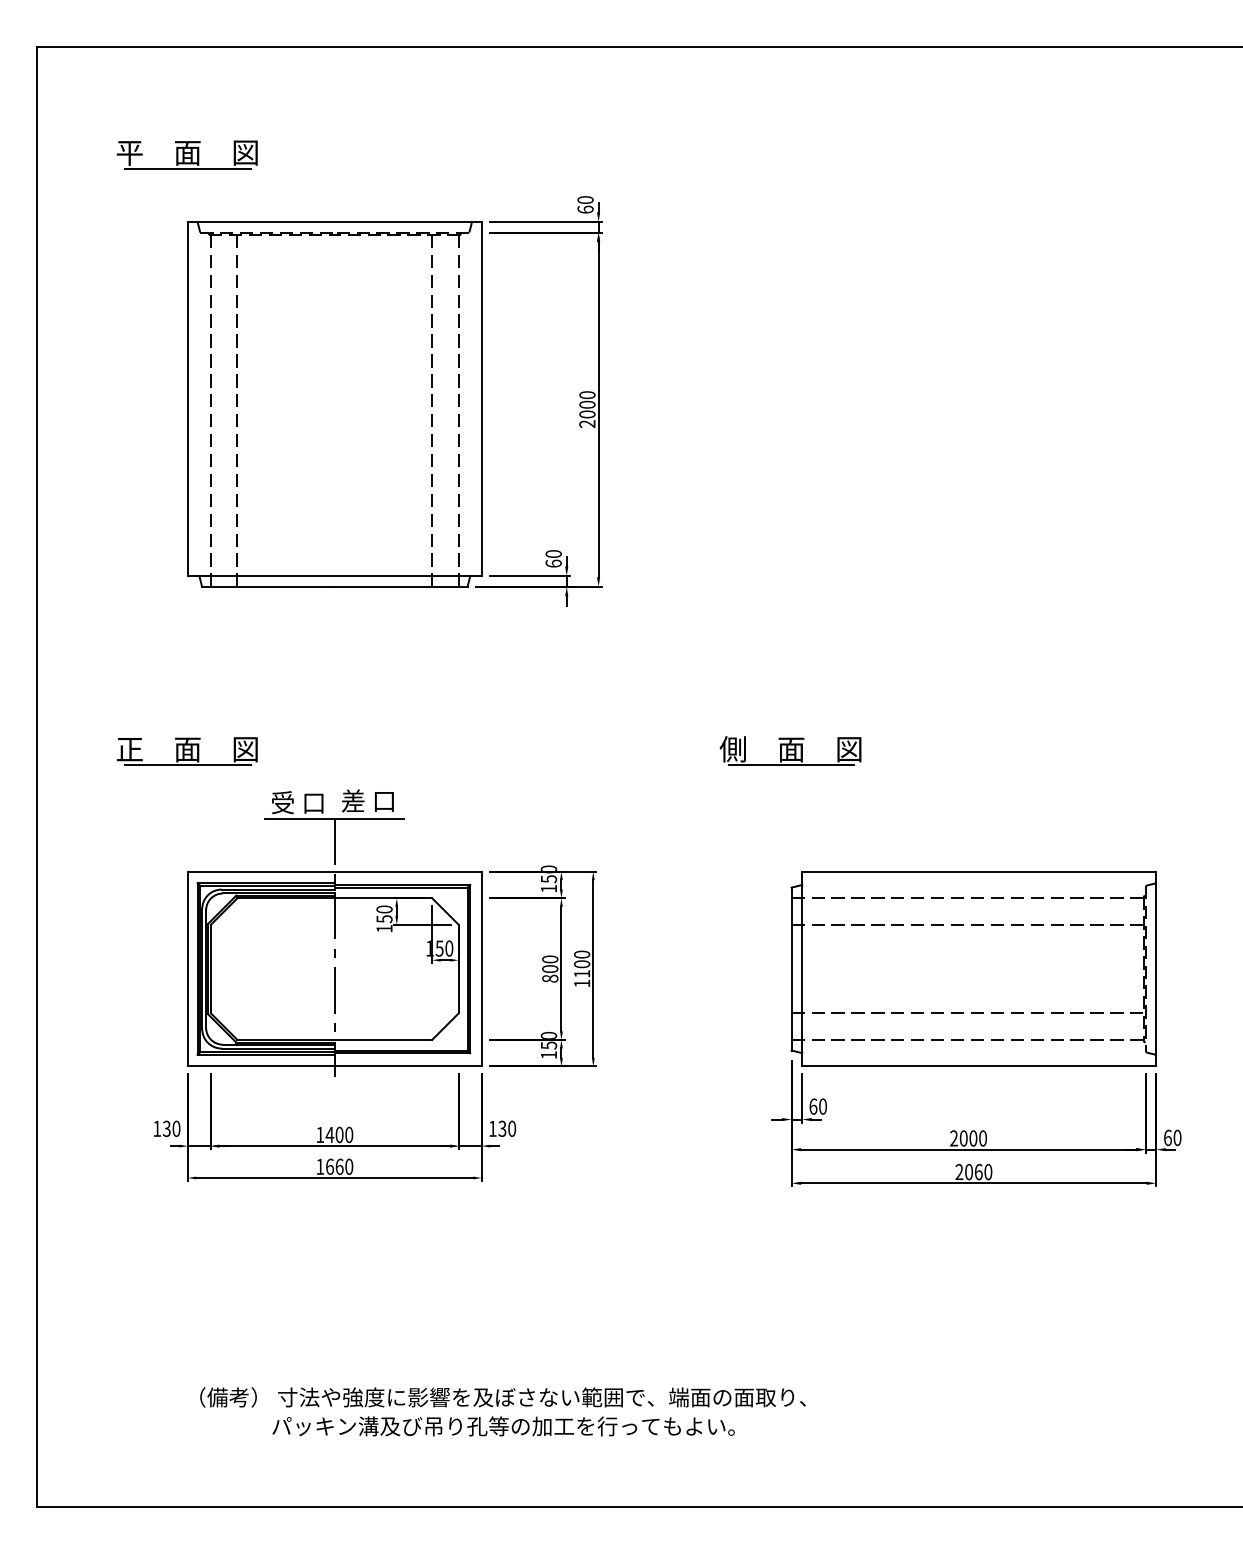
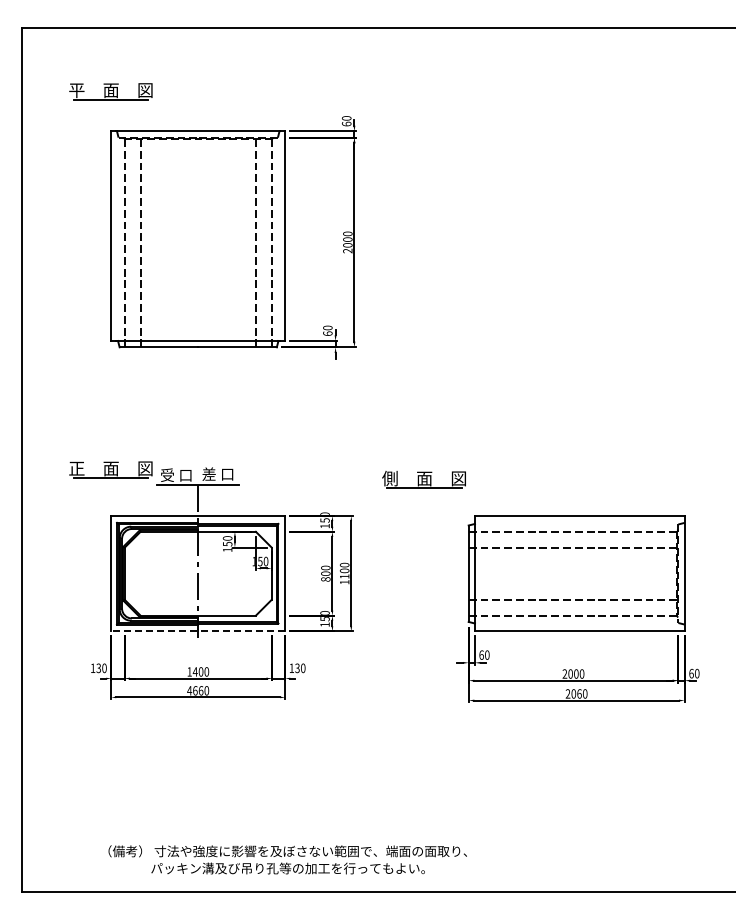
part: (186, 750) -> (110, 469), moved
part: (789, 750) -> (423, 479), moved
line: (333, 1066) -> (197, 631), solid -> dashed
text: (320, 1166) -> (189, 690), 1660 -> 4660
text: (502, 1411) -> (287, 859), moved

